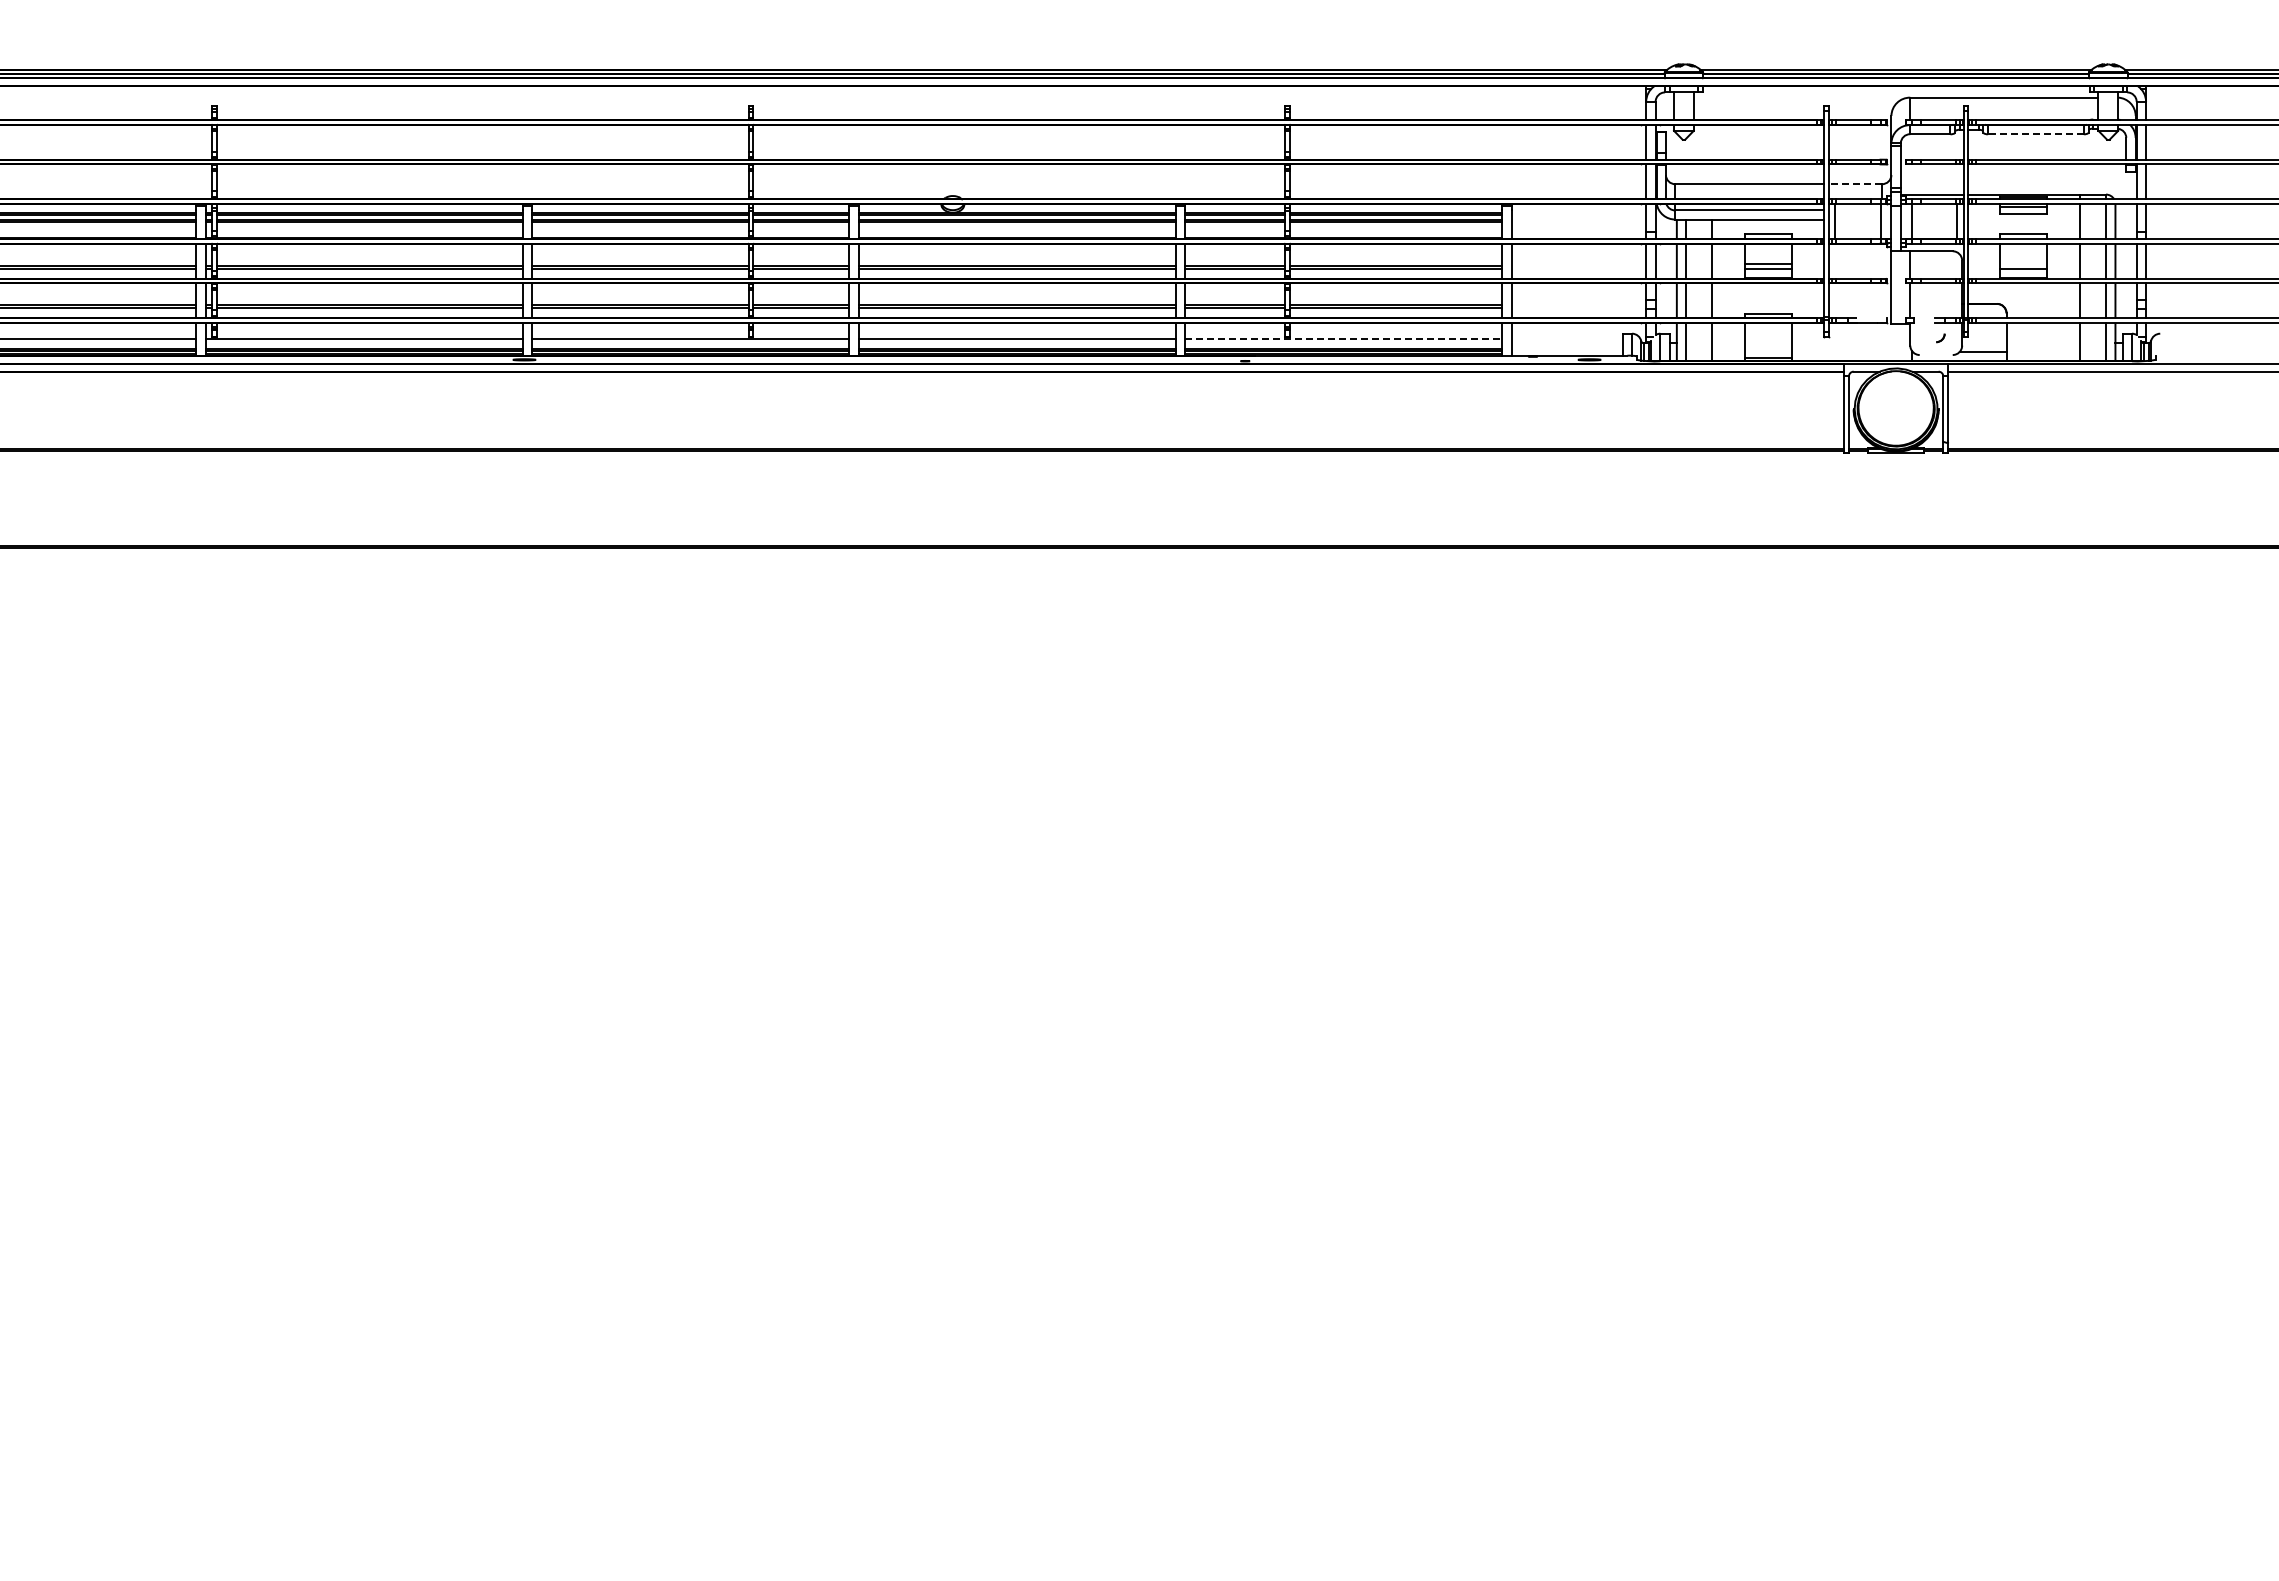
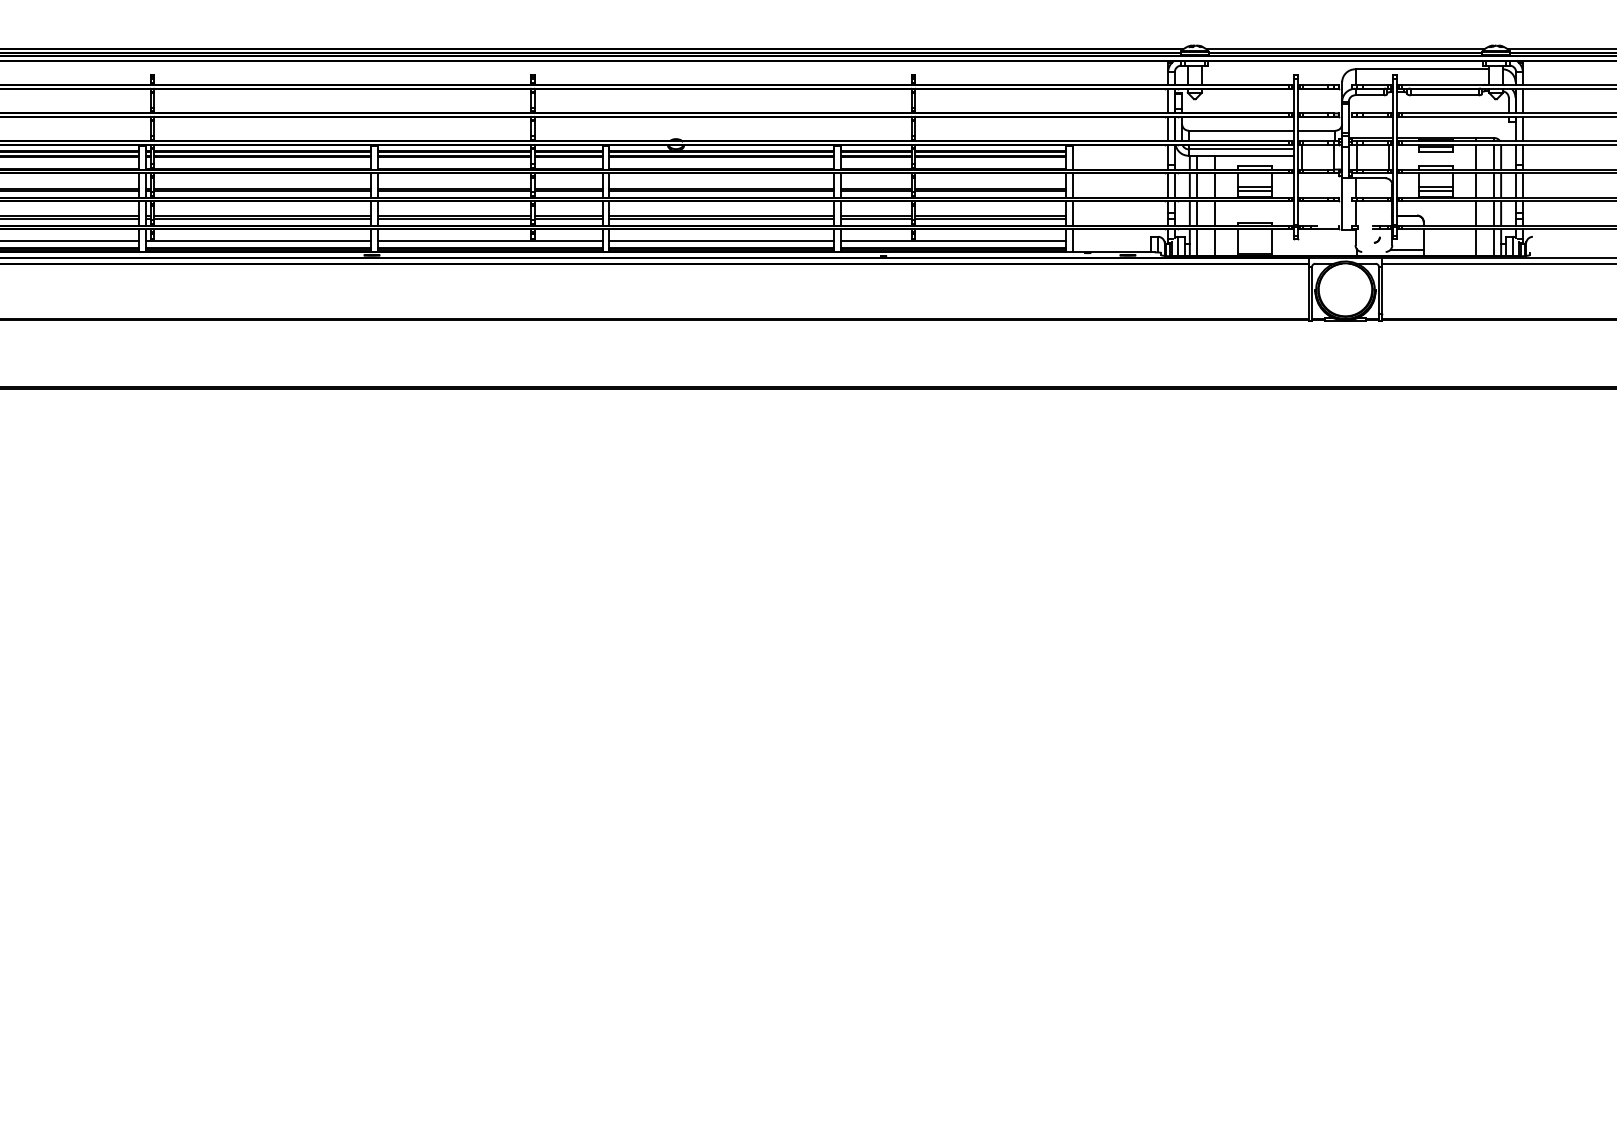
line: (2035, 134) -> (1444, 95), dashed -> solid
line: (1855, 184) -> (1316, 130), dashed -> solid
line: (2023, 263) -> (1435, 186), added
line: (1343, 339) -> (953, 240), dashed -> solid

